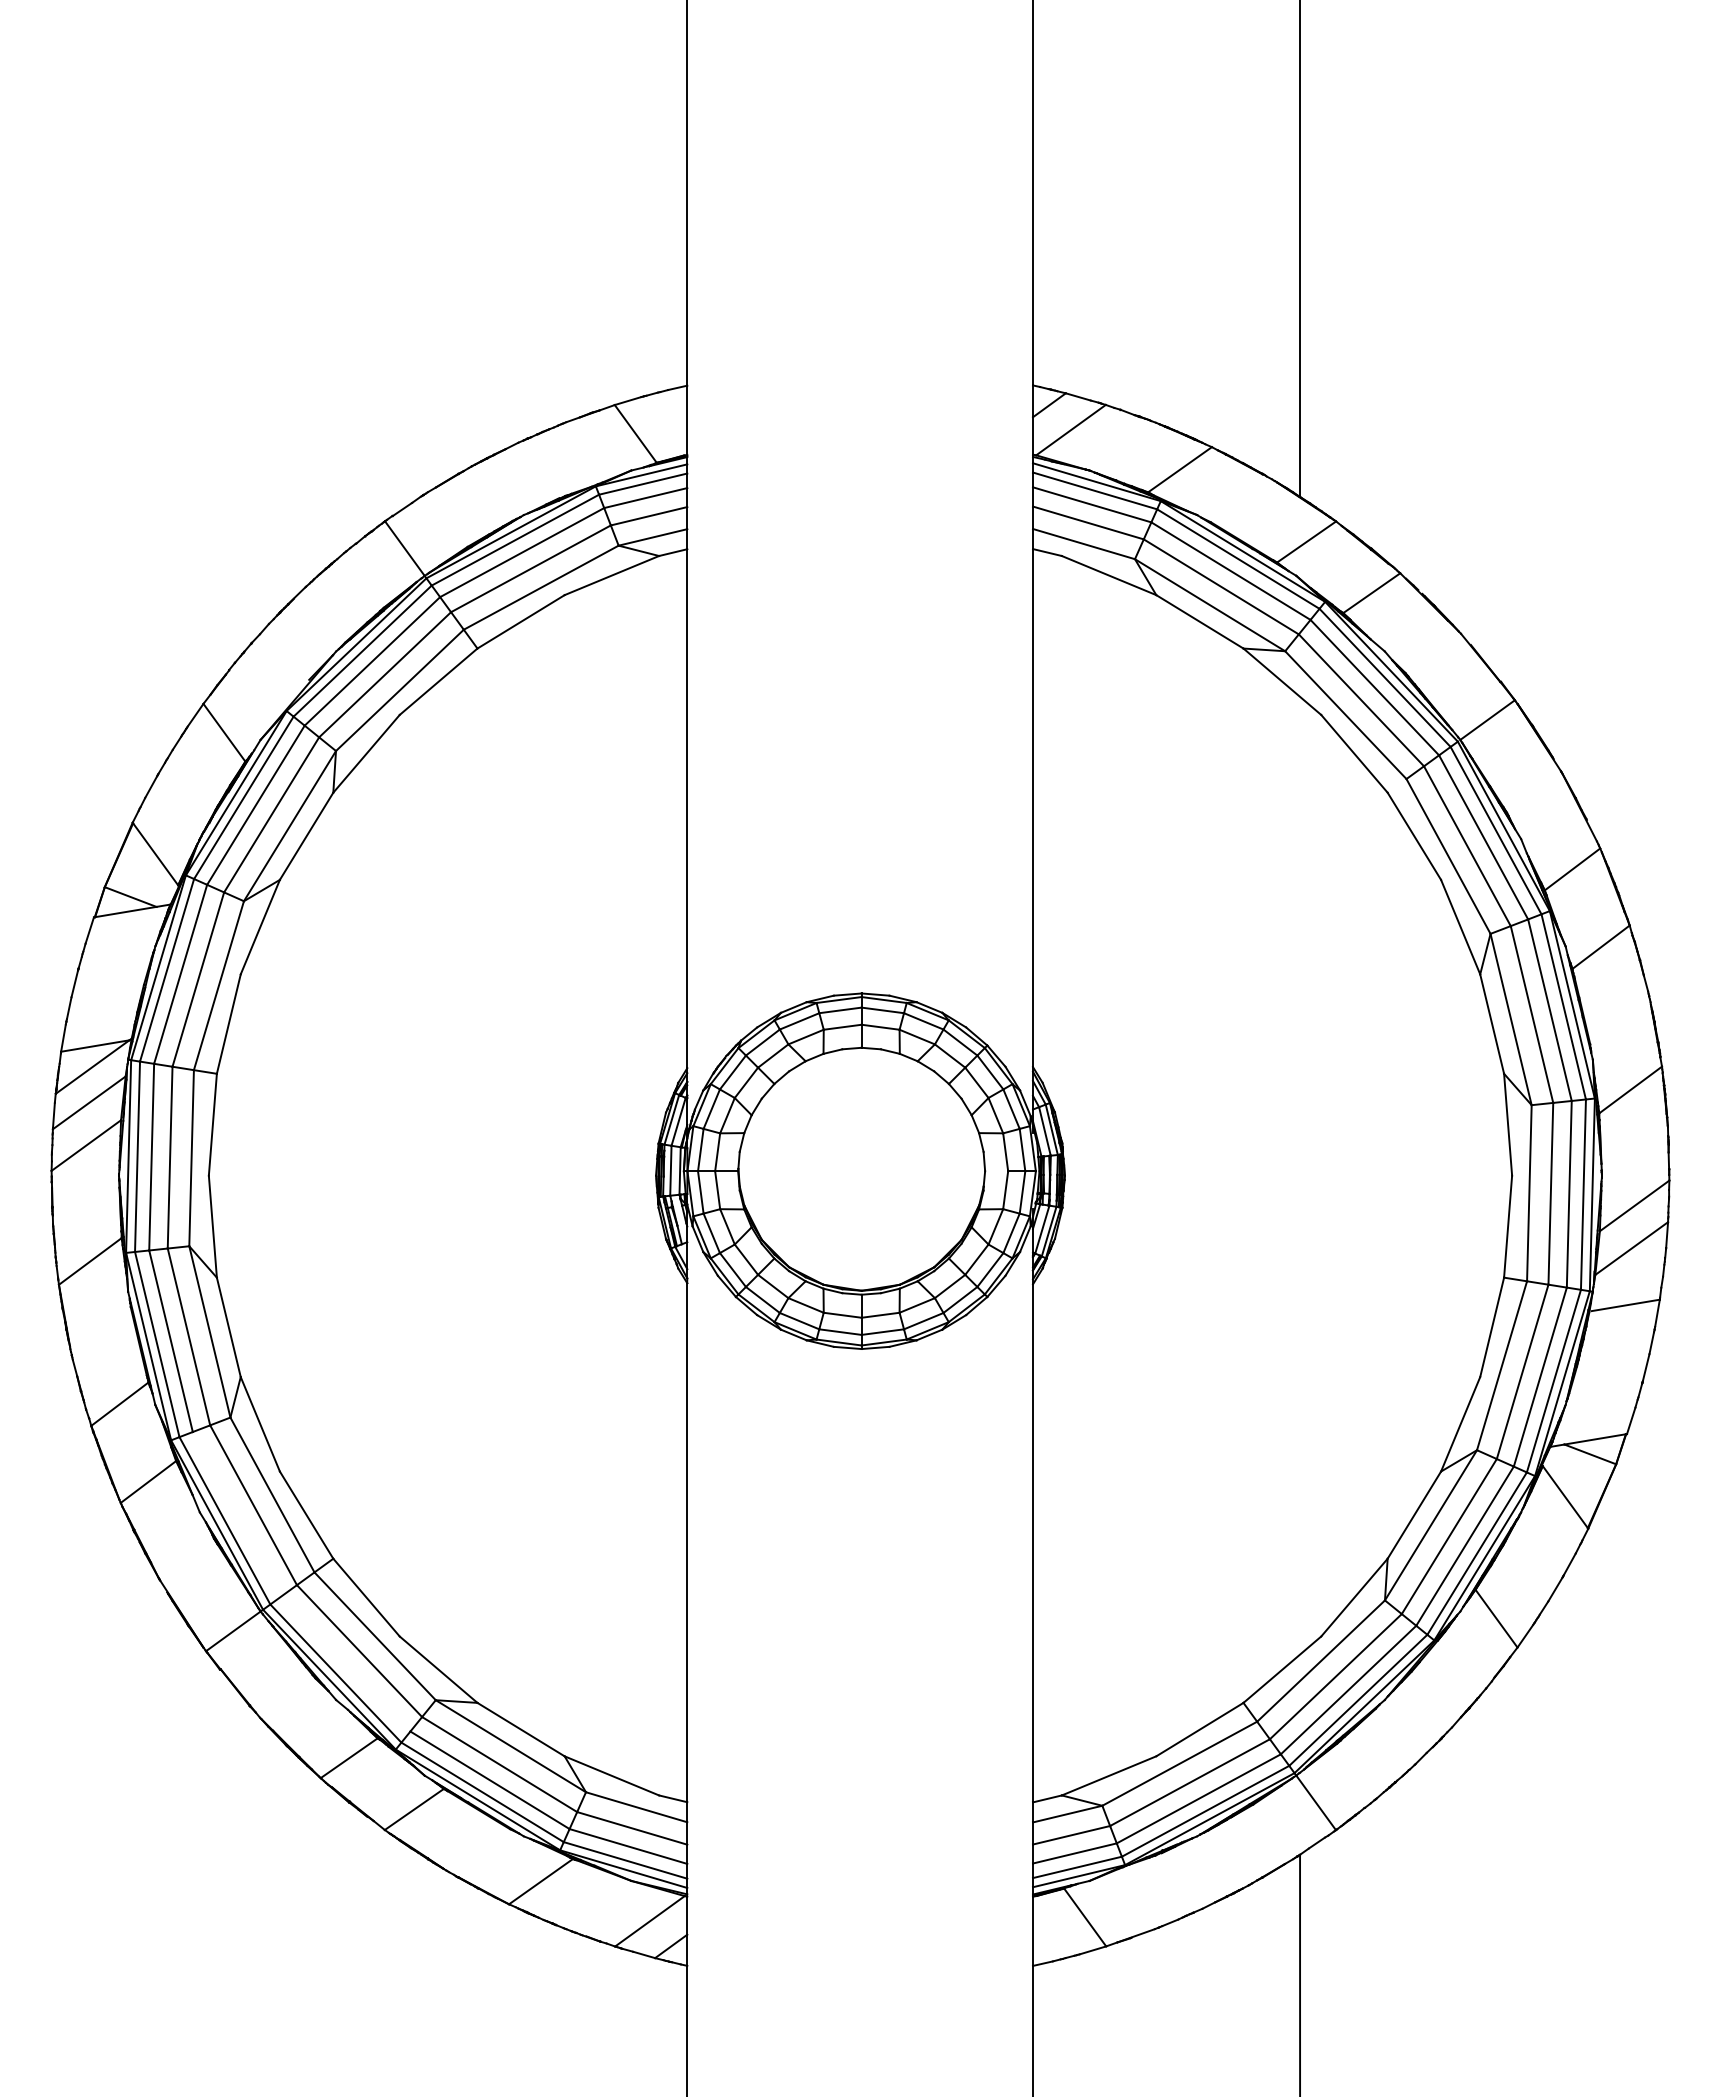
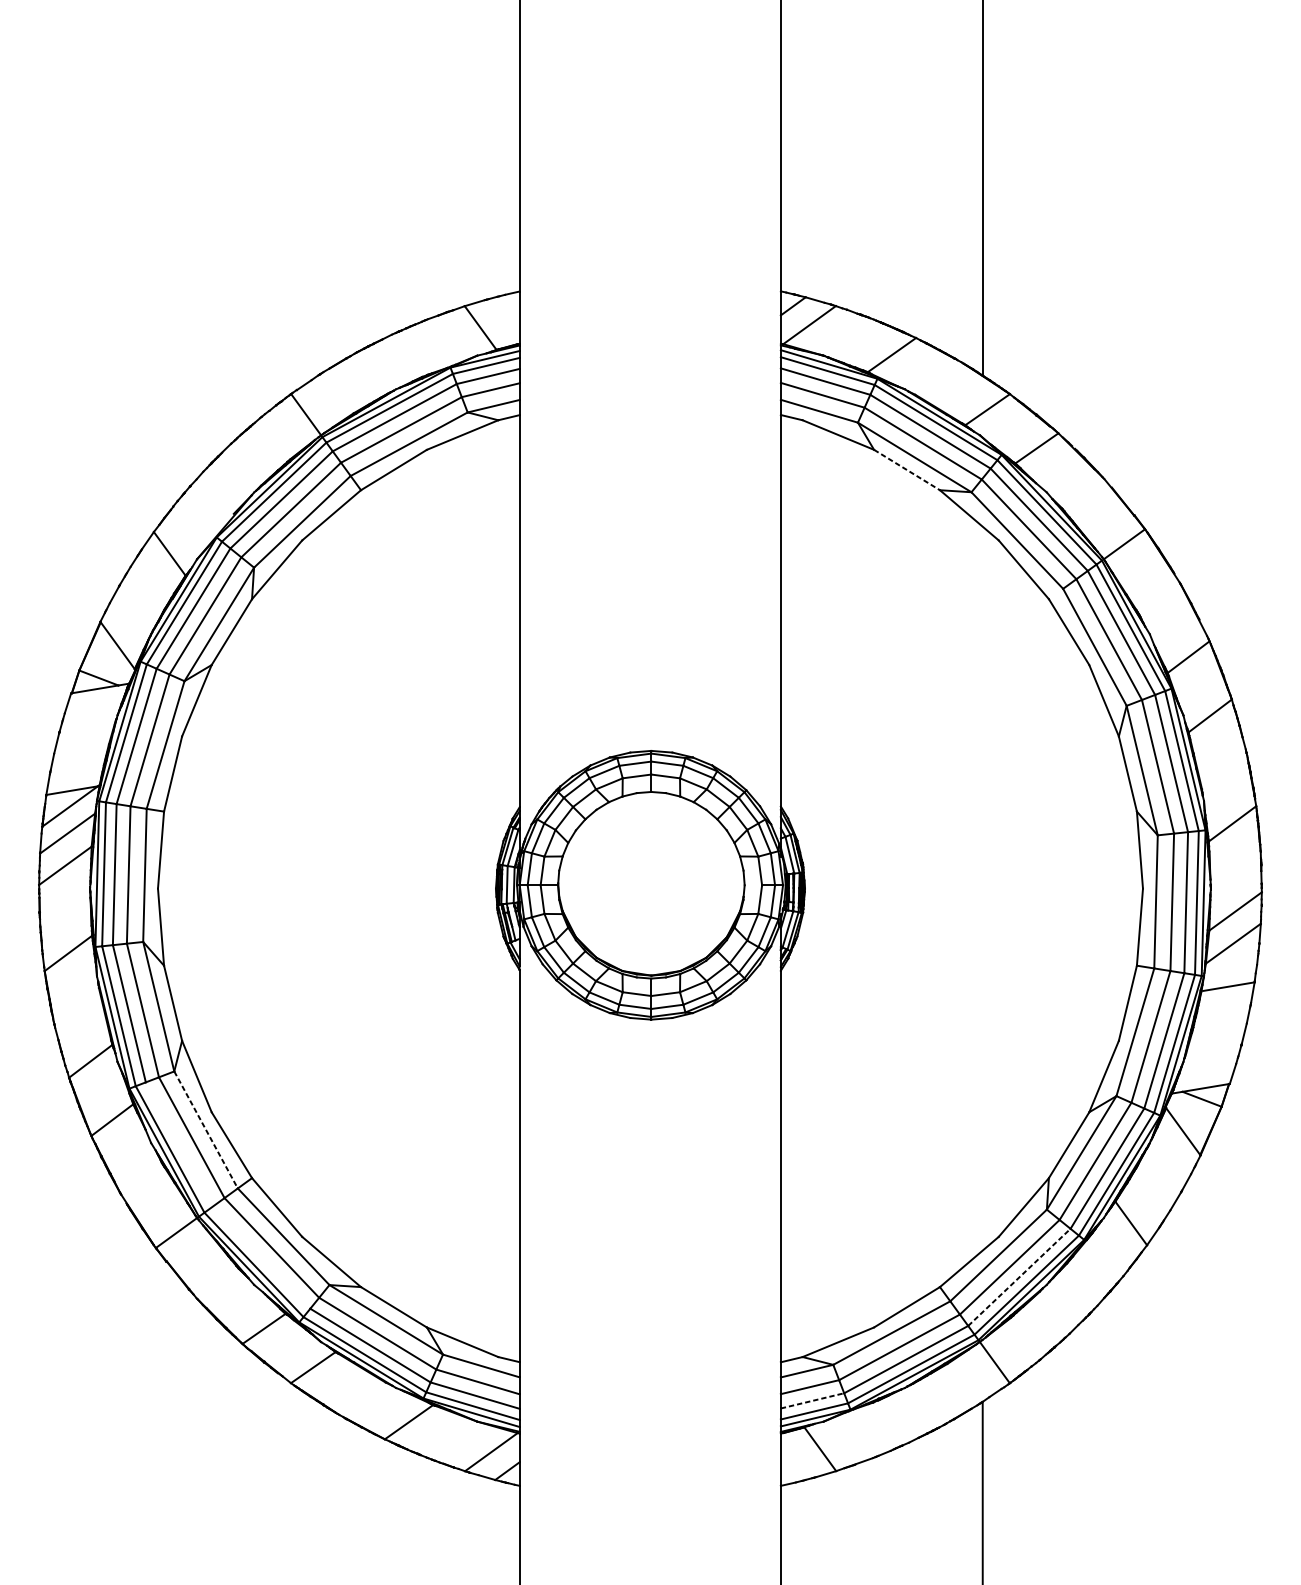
line: (1200, 622) -> (907, 470), solid -> dashed
line: (272, 1495) -> (206, 1130), solid -> dashed
line: (1348, 1689) -> (1019, 1276), solid -> dashed
line: (1075, 1853) -> (812, 1400), solid -> dashed

